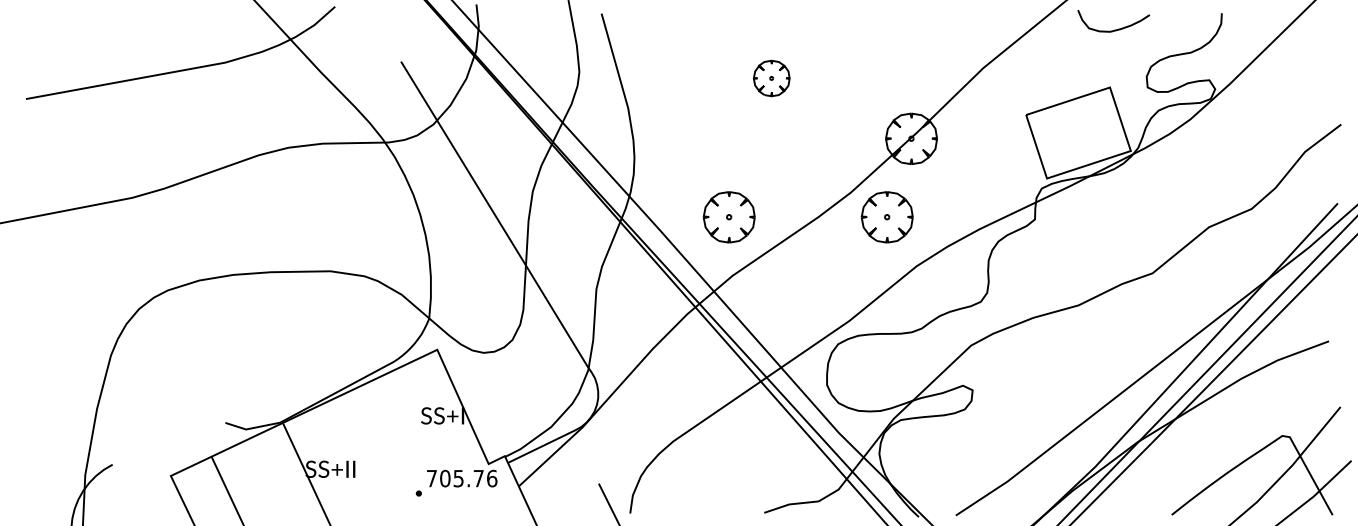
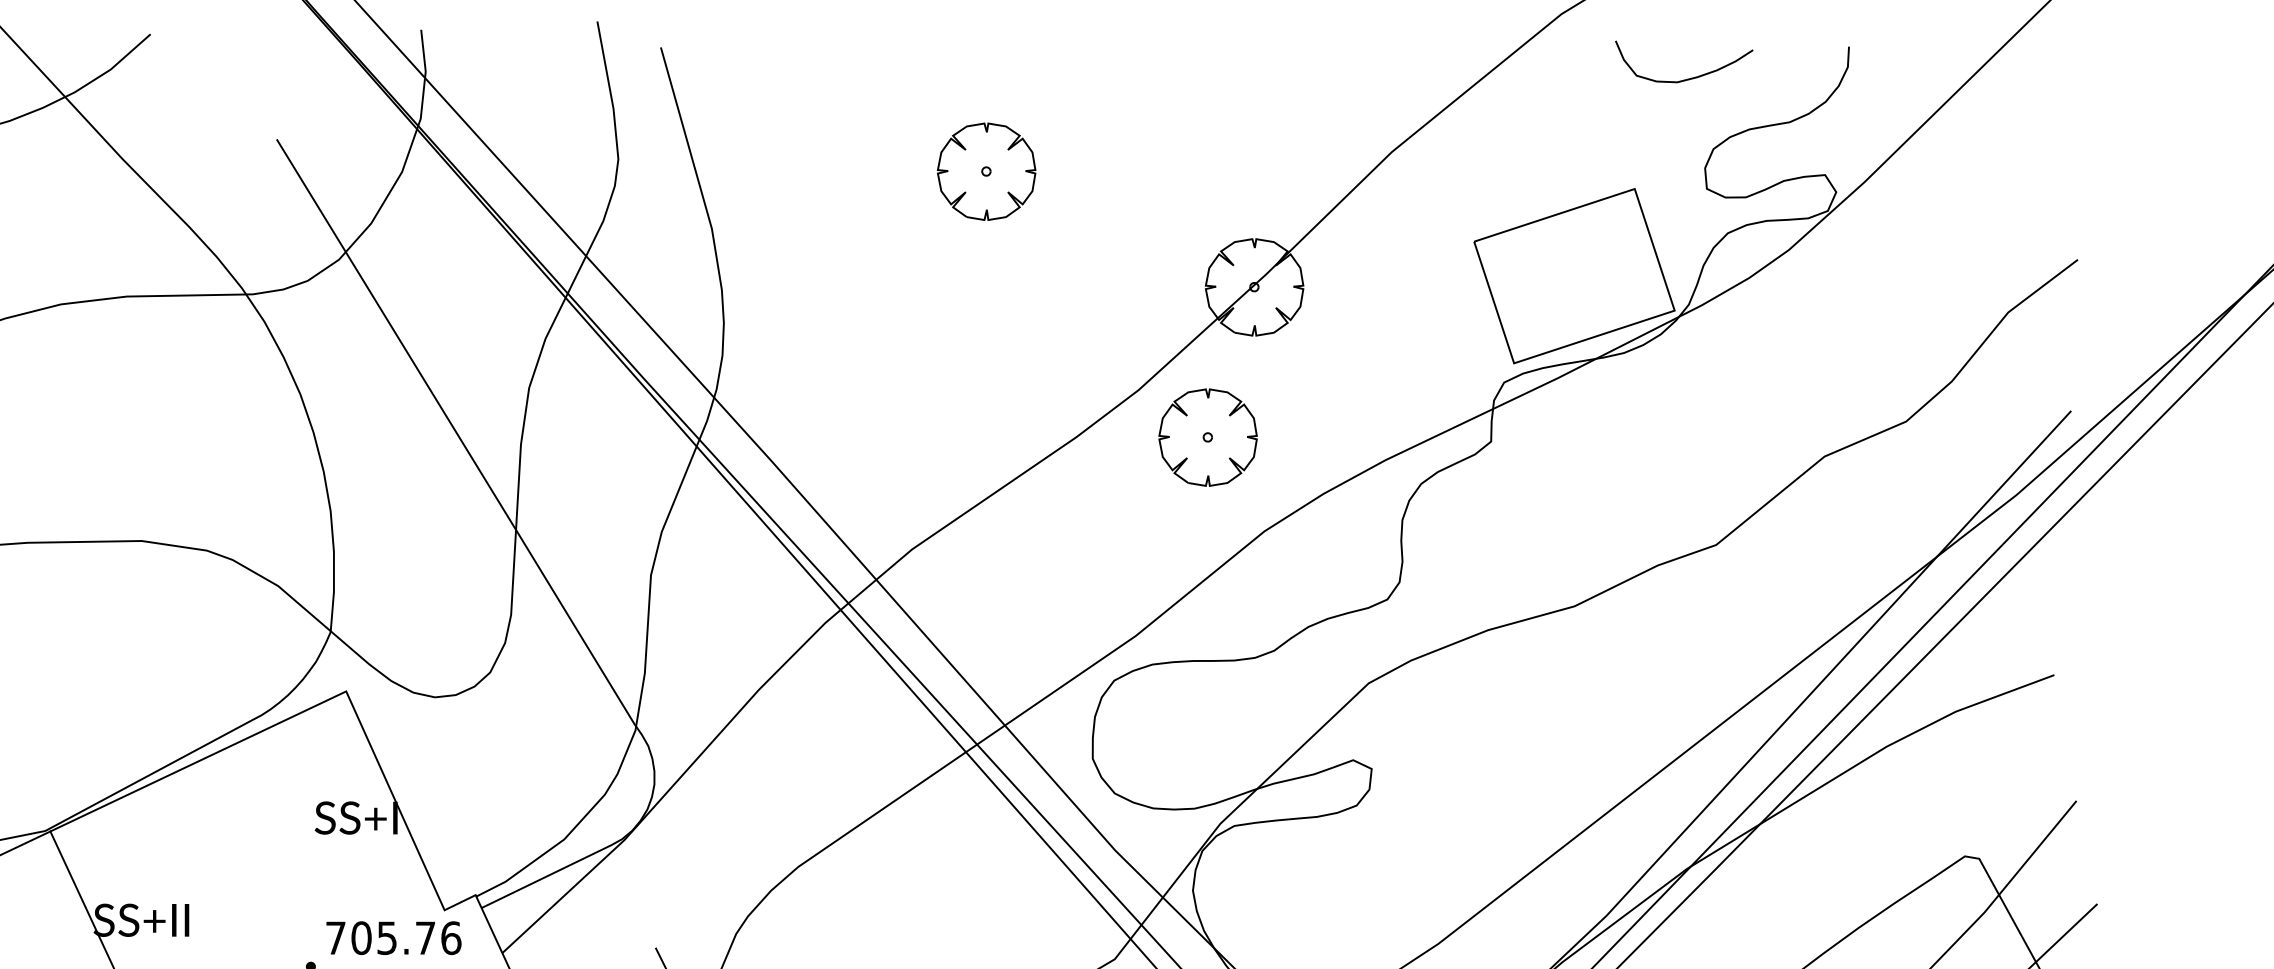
curve: (1114, 29) -> (1685, 77), moved
part: (771, 78) -> (986, 171), size x1.43
part: (728, 217) -> (903, 437), removed

